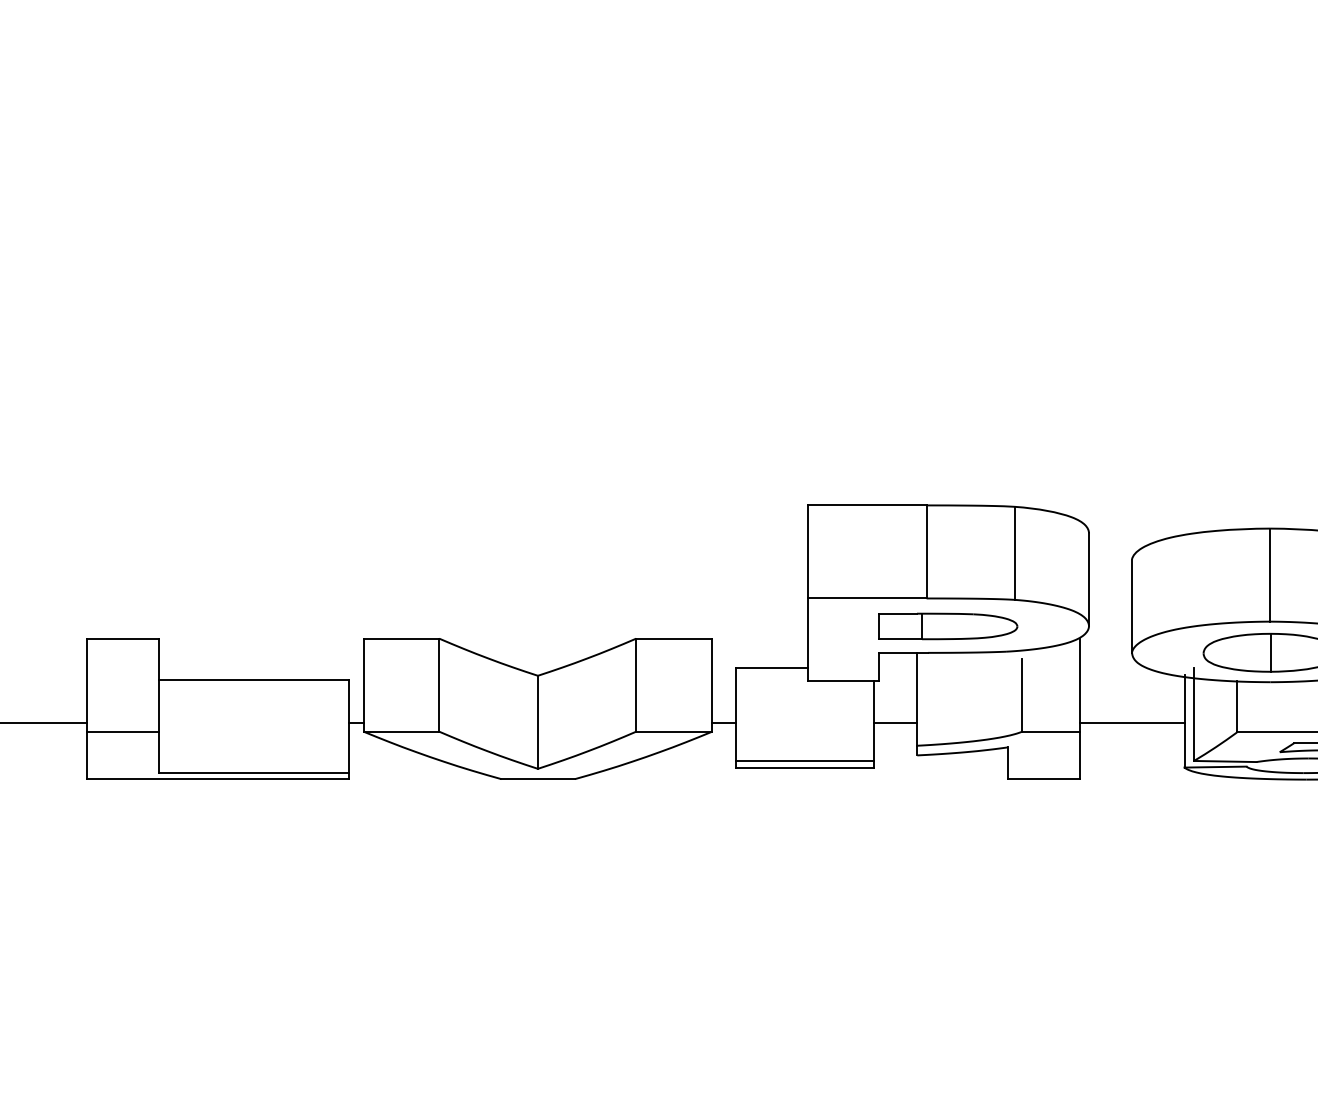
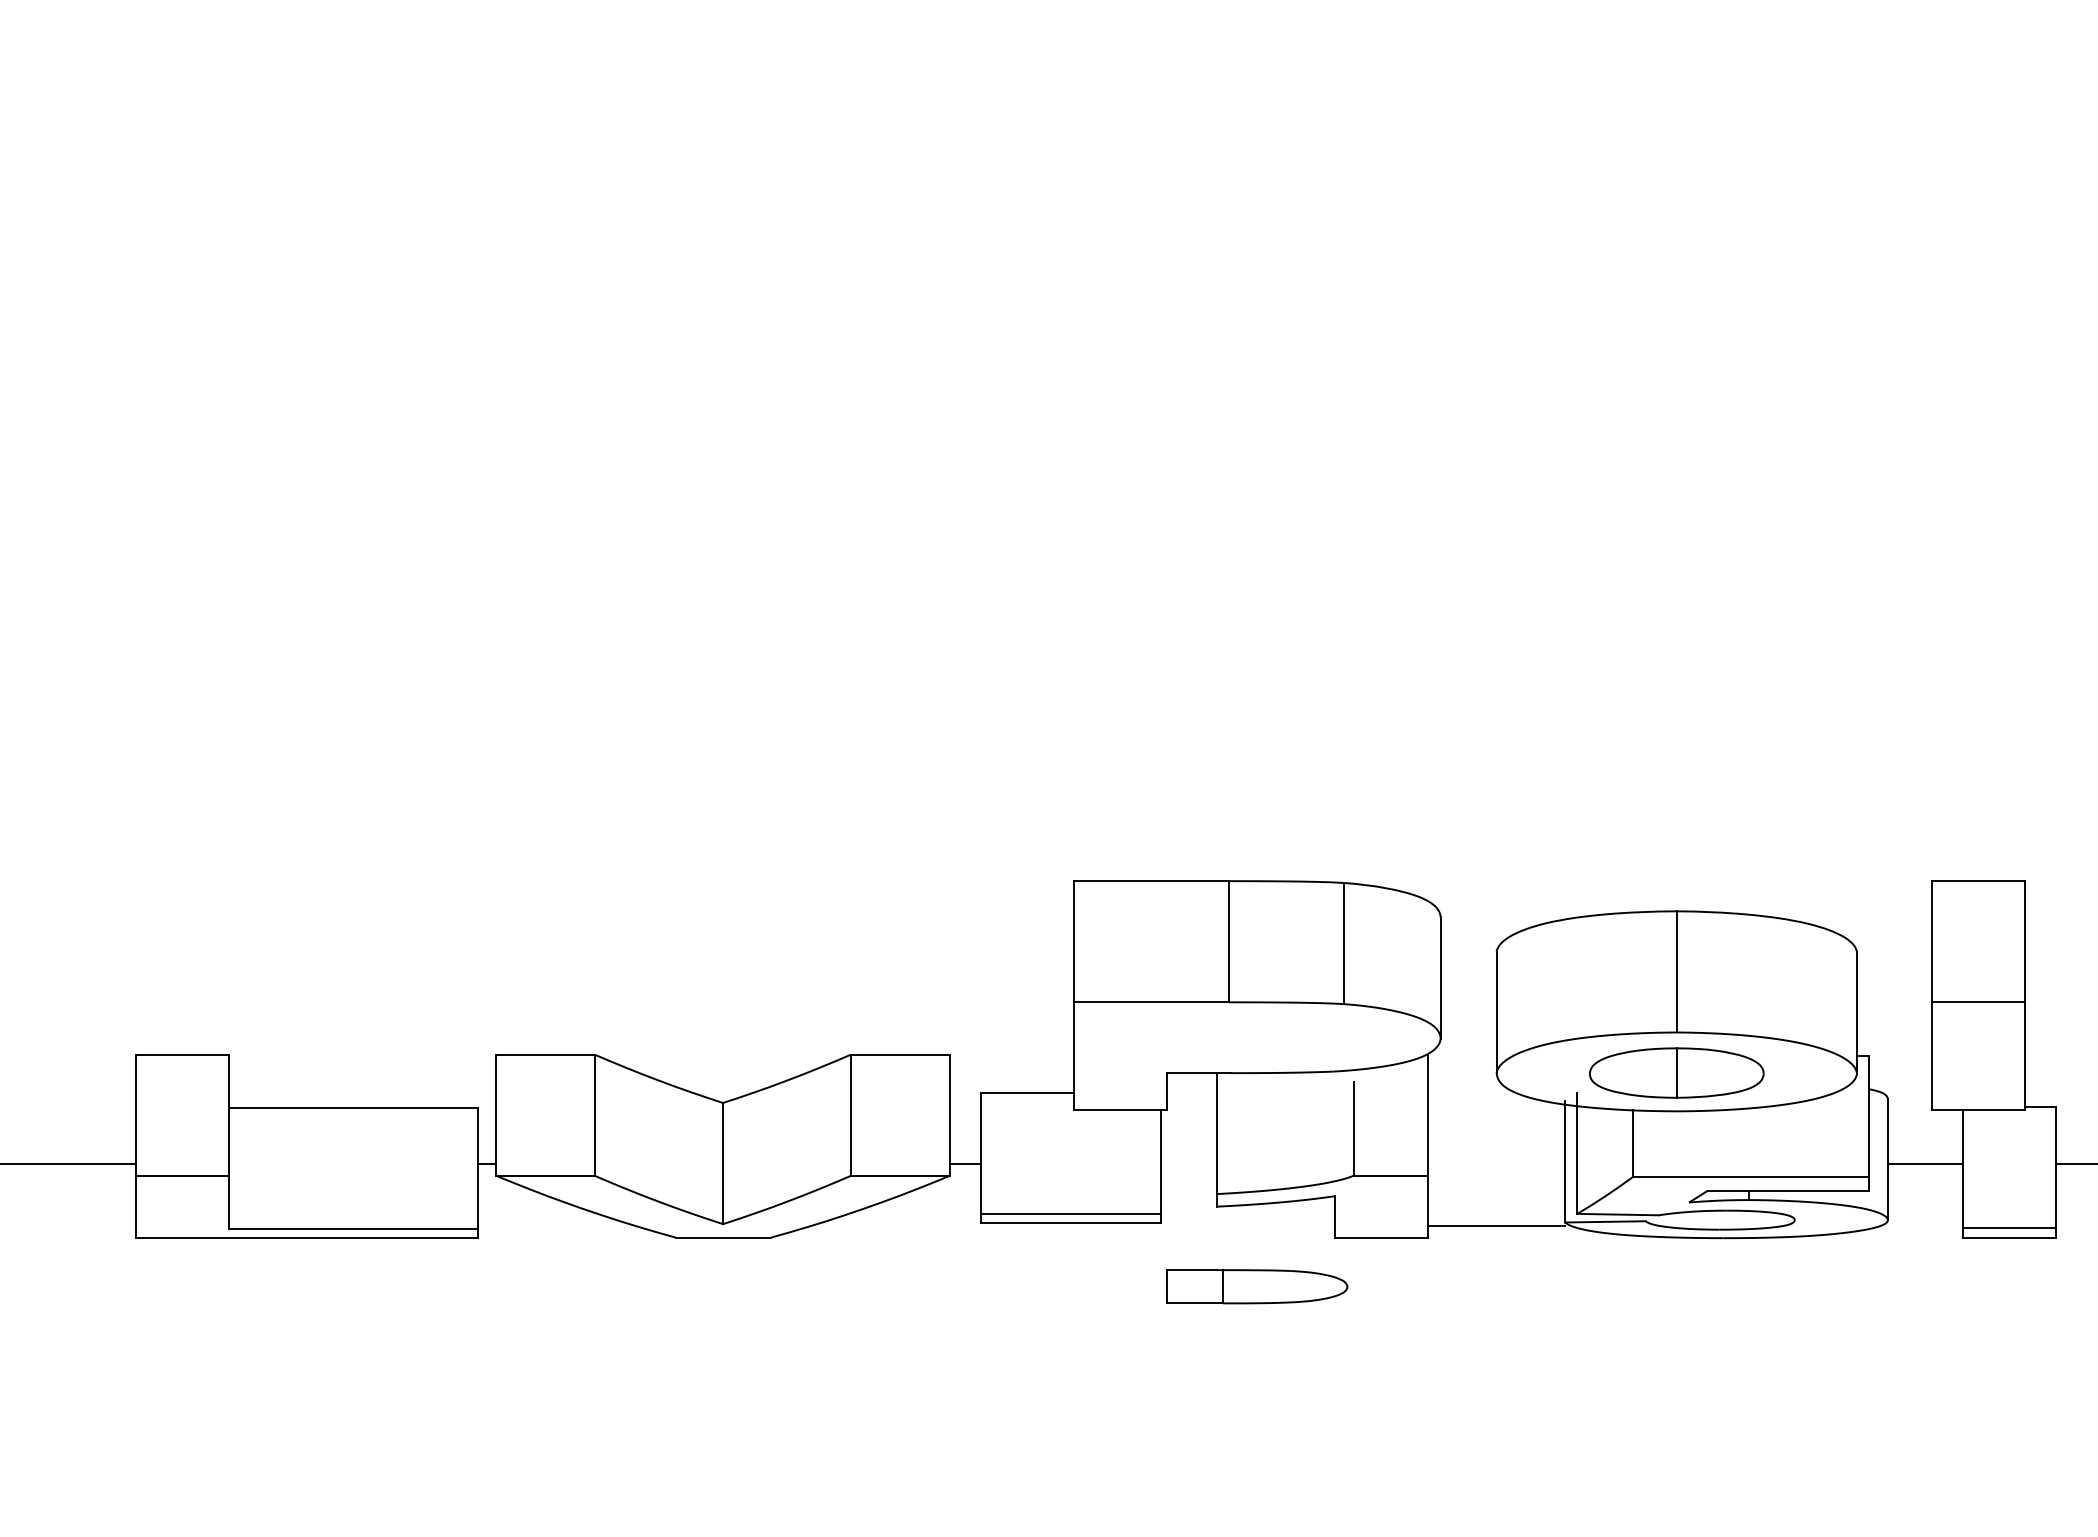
part: (948, 626) -> (1257, 1286), moved
line: (896, 722) -> (1189, 1163), removed
line: (1131, 722) -> (1496, 1225), moved

